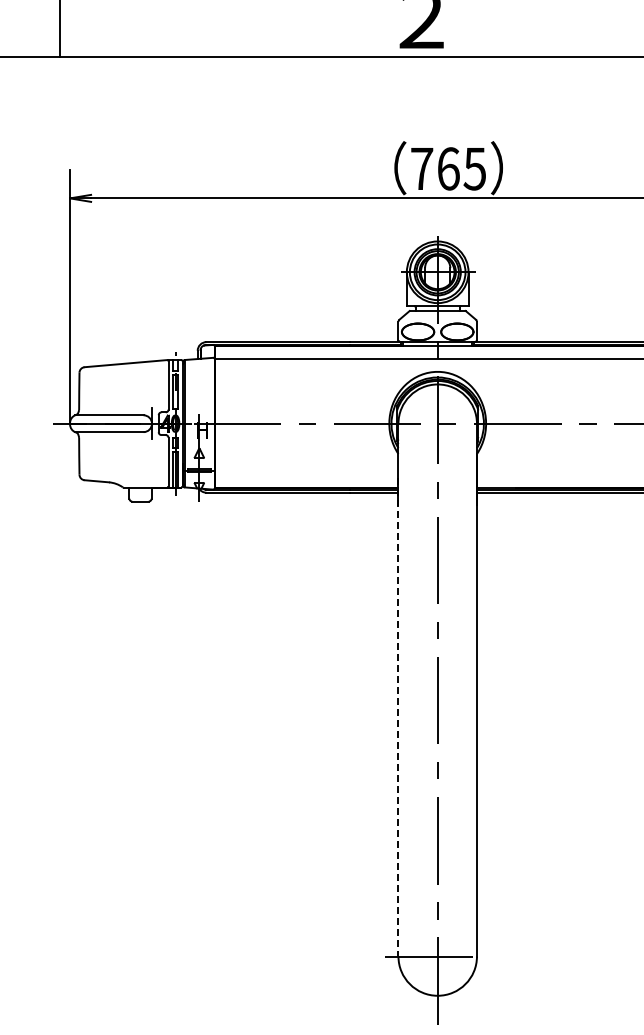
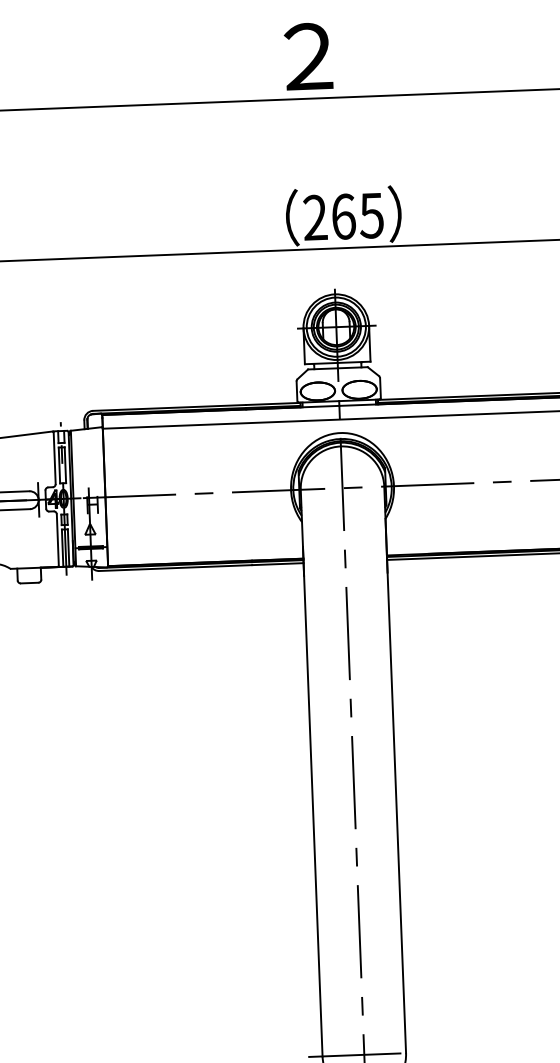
text: (422, 168) -> (315, 217), 765 -> 265
line: (398, 717) -> (312, 802), dashed -> solid

